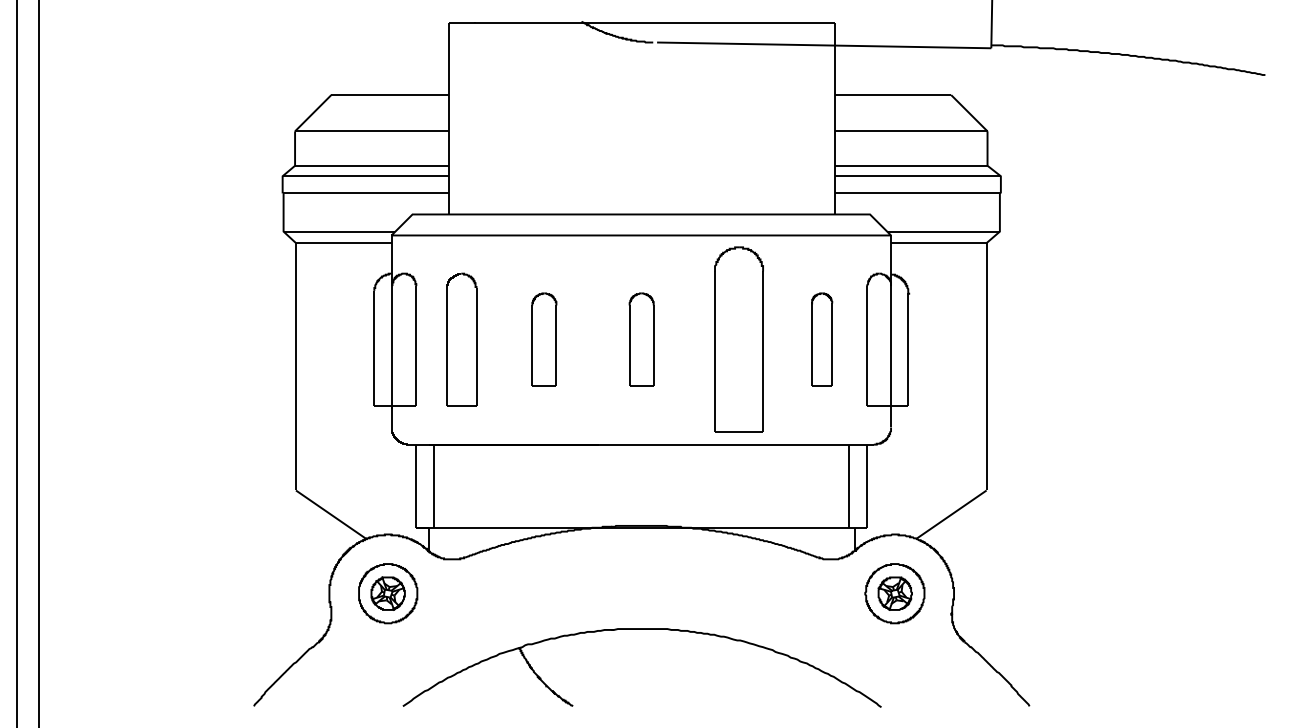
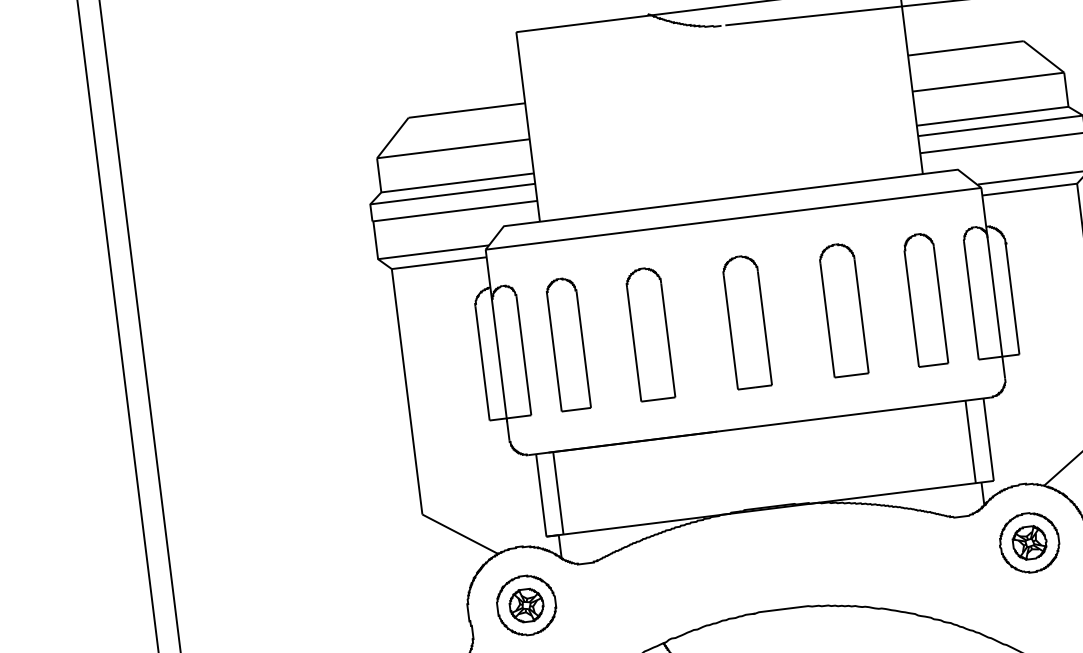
part: (544, 339) -> (650, 334), size x1.43
part: (641, 339) -> (746, 322), size x1.43
part: (739, 339) -> (843, 309), size x0.71
part: (821, 339) -> (925, 299), size x1.43

